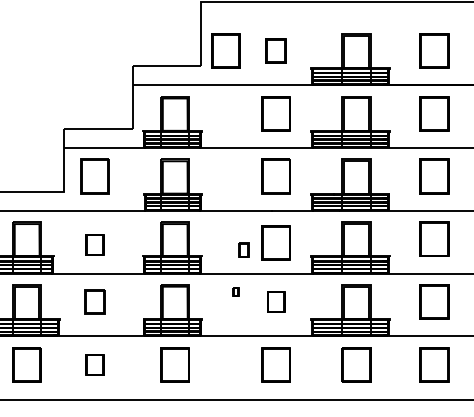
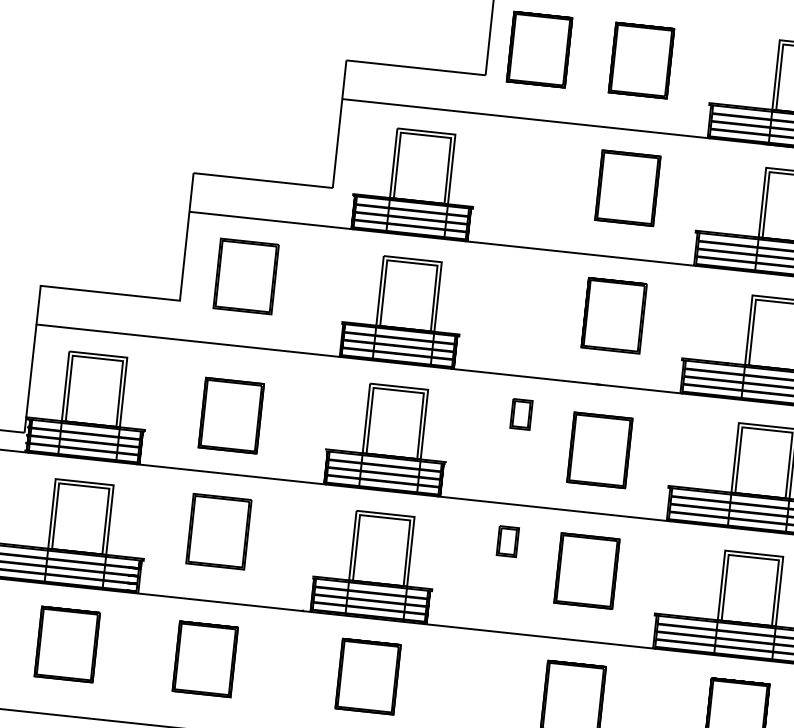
part: (275, 50) -> (640, 59), size x1.43
part: (94, 244) -> (230, 414), size x1.67
part: (243, 249) -> (520, 412), moved
part: (235, 291) -> (506, 540), size x1.67
part: (94, 301) -> (218, 530), size x1.43
part: (275, 301) -> (585, 569), size x1.67
part: (94, 364) -> (204, 658), size x1.67

